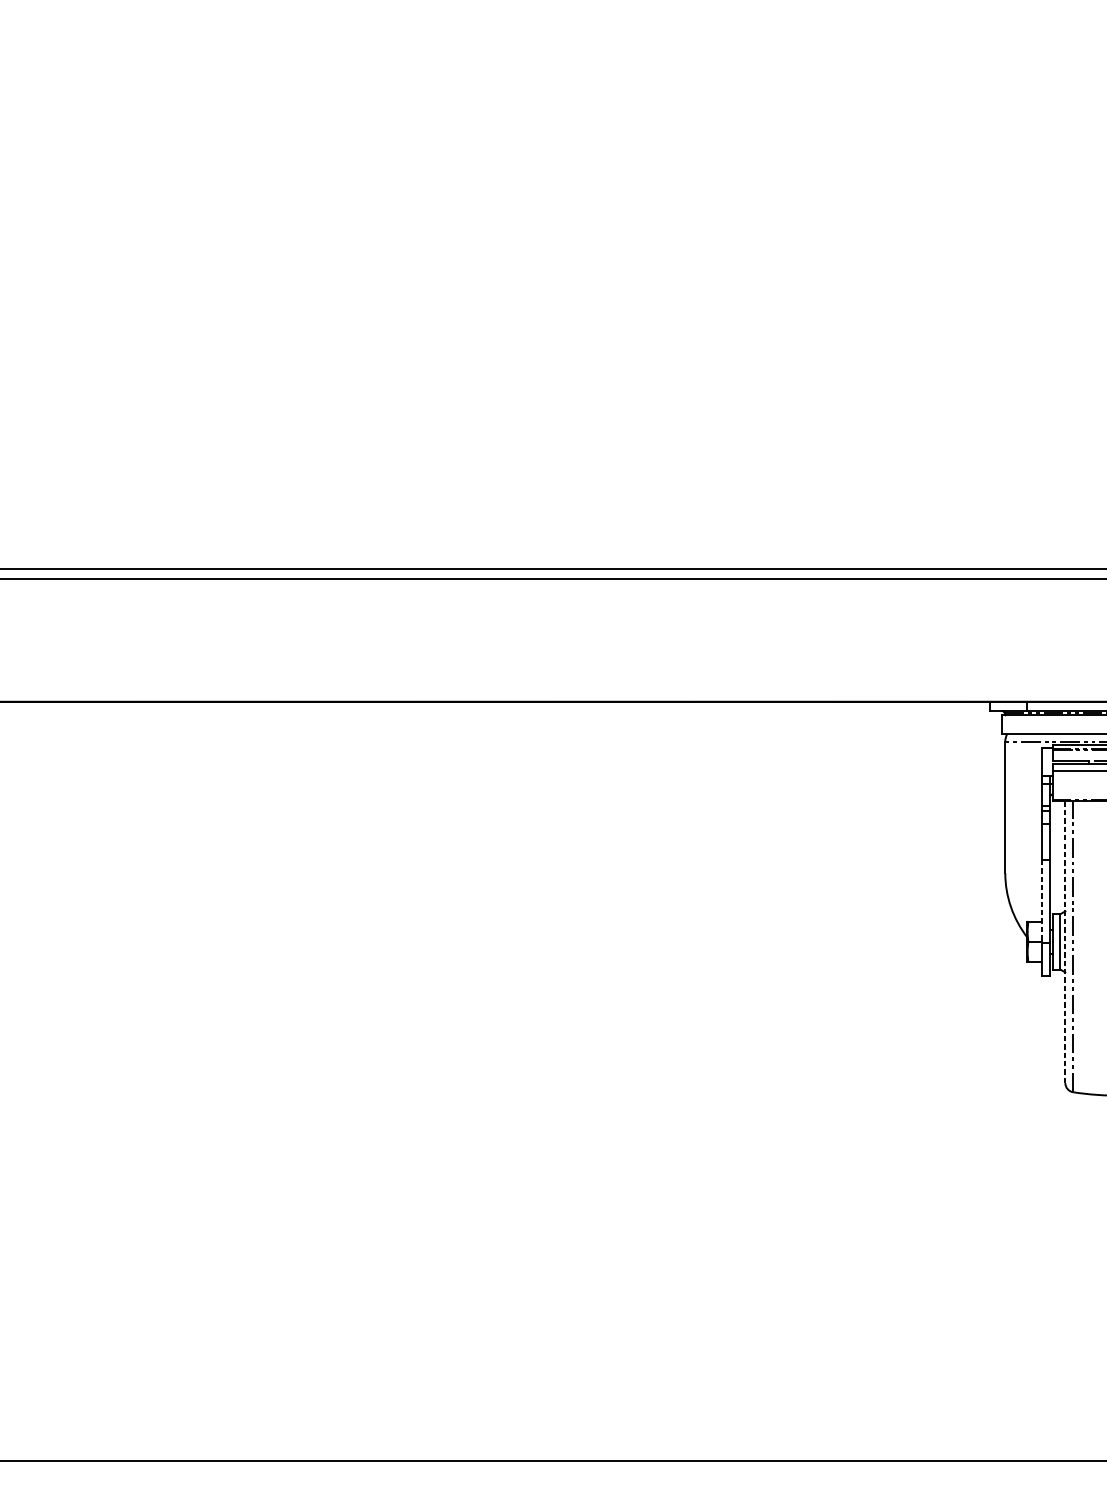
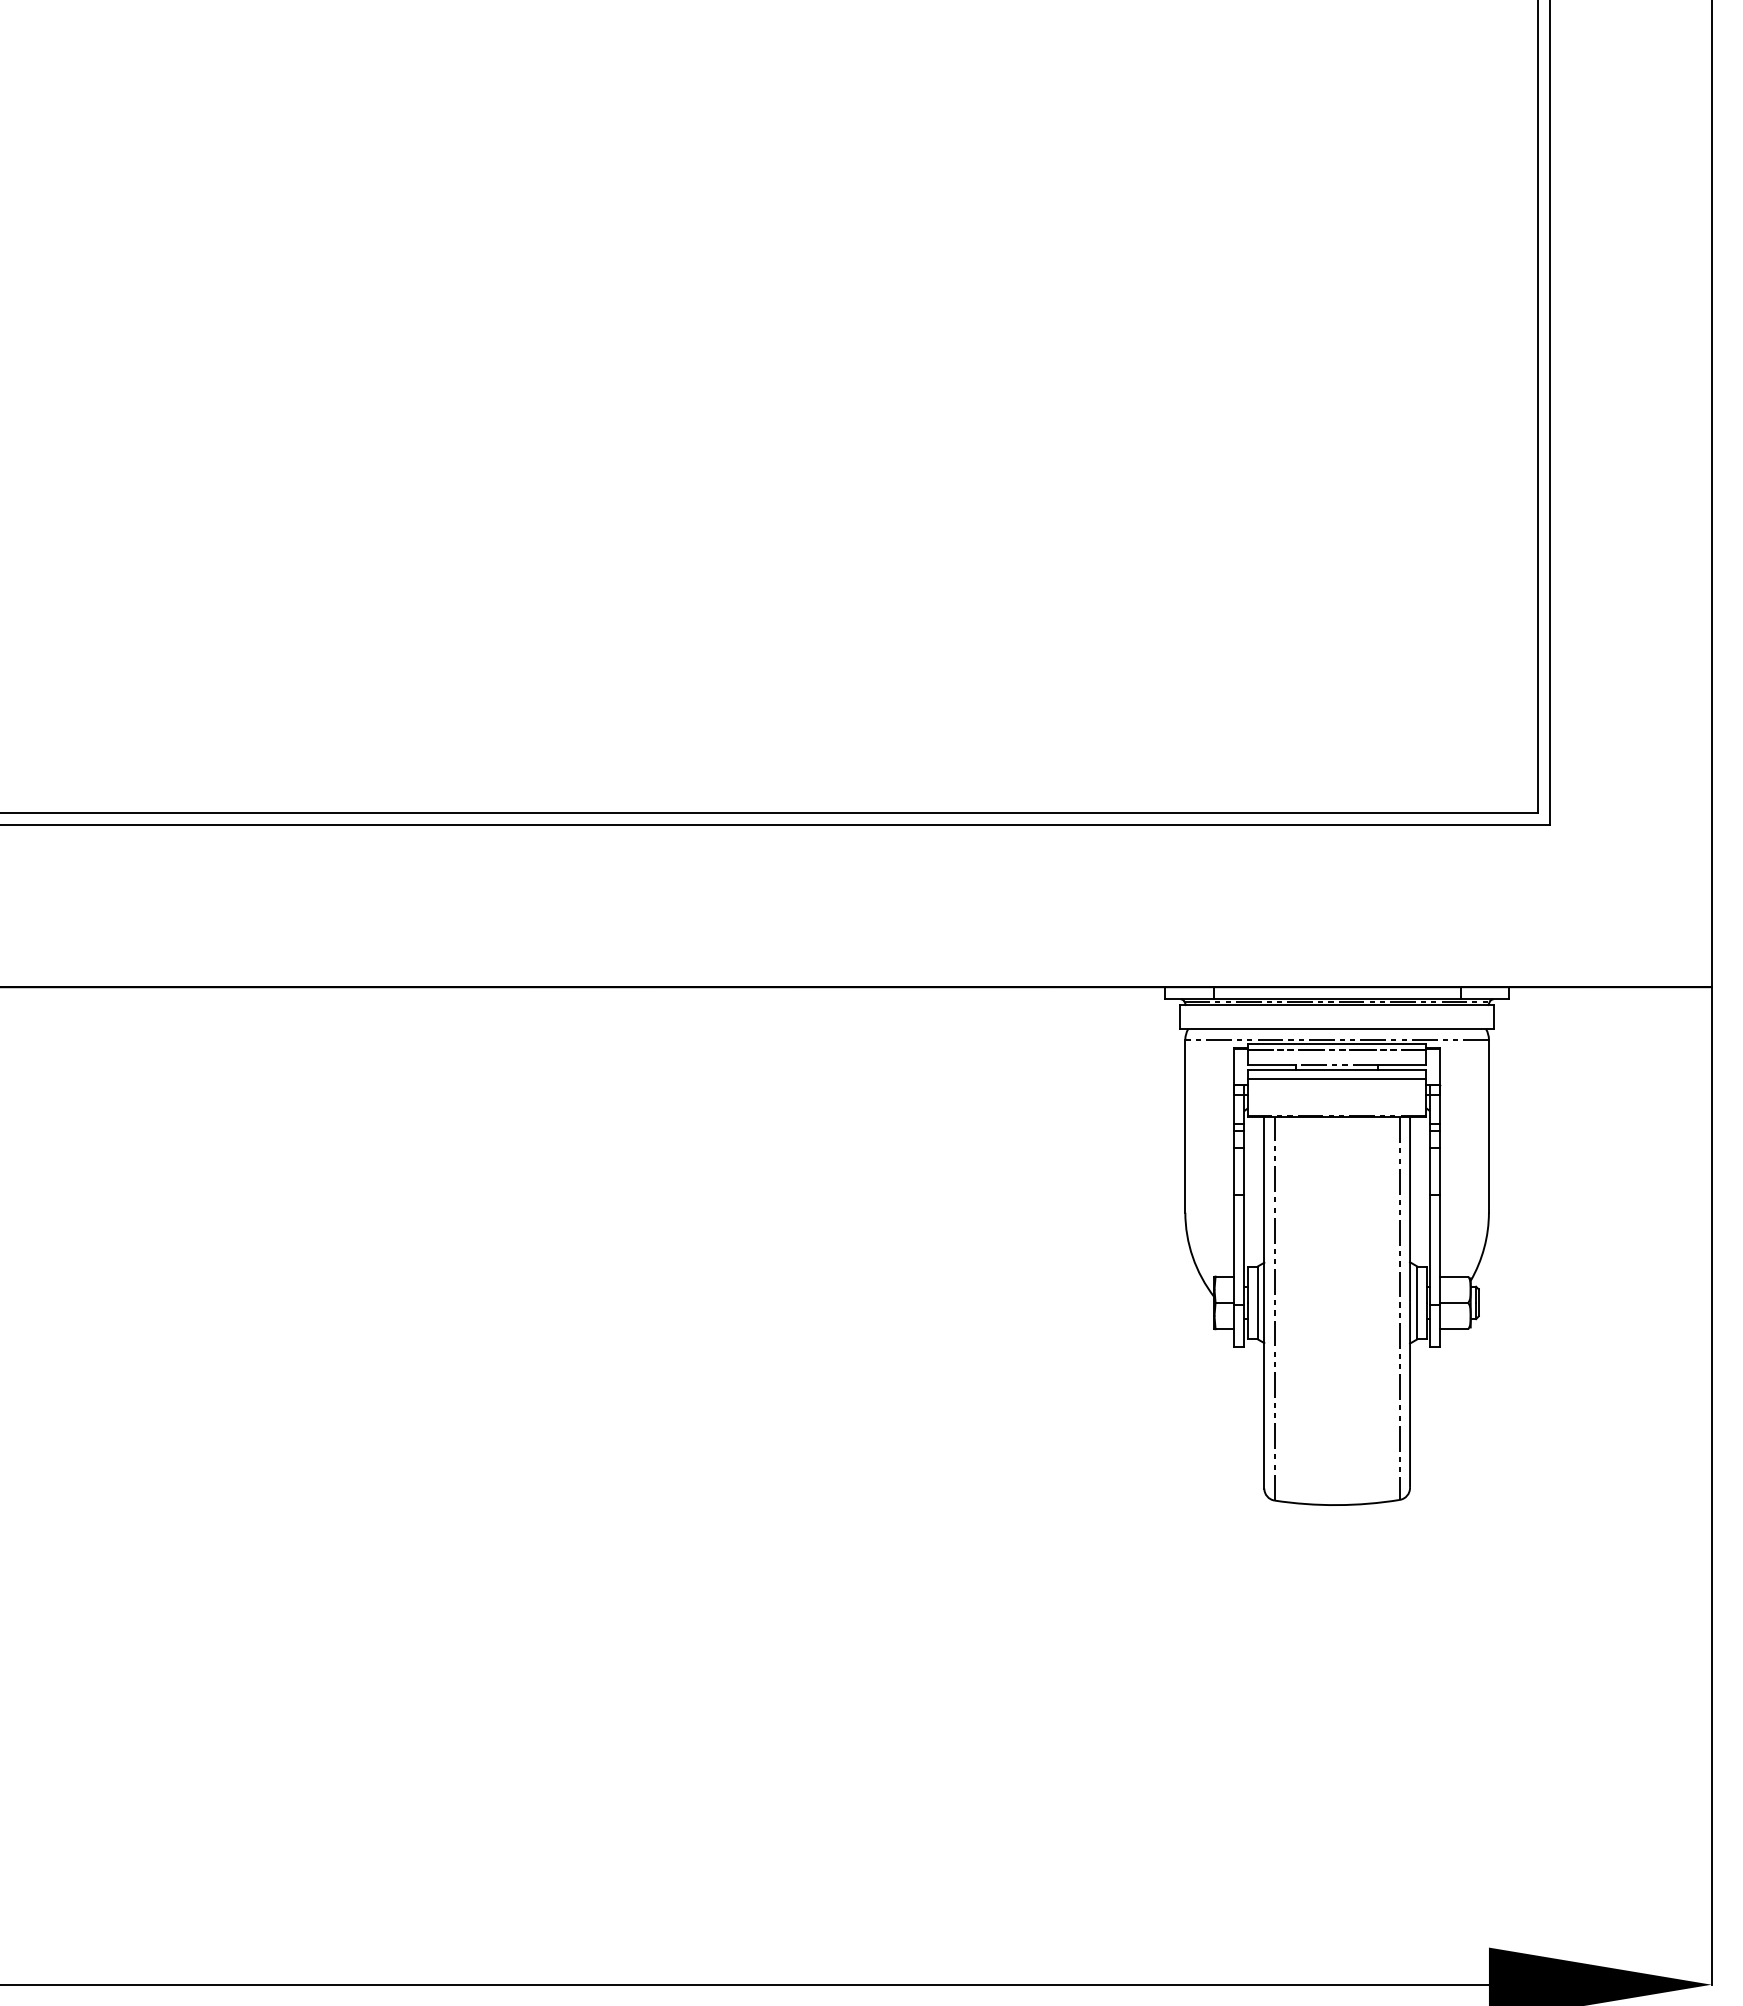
line: (1041, 901) -> (1233, 1249), dashed -> solid
line: (1065, 942) -> (1264, 1303), dashed -> solid

